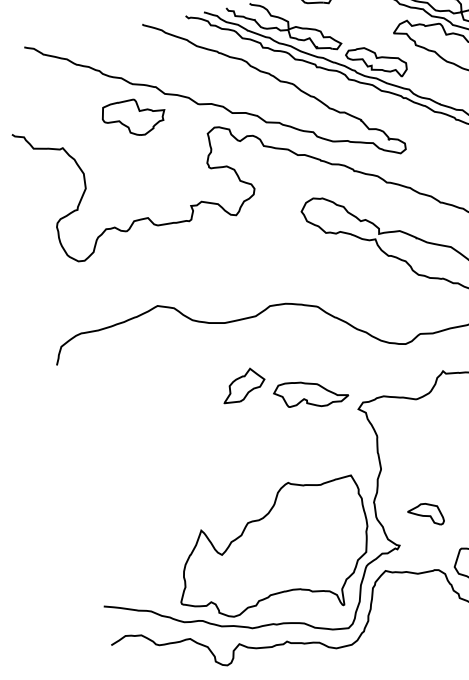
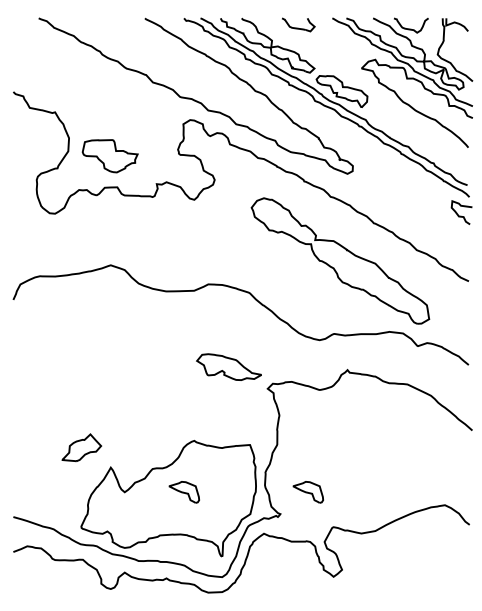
part: (133, 118) -> (109, 156), moved
part: (242, 385) -> (81, 447), moved
part: (287, 542) -> (183, 492), added

